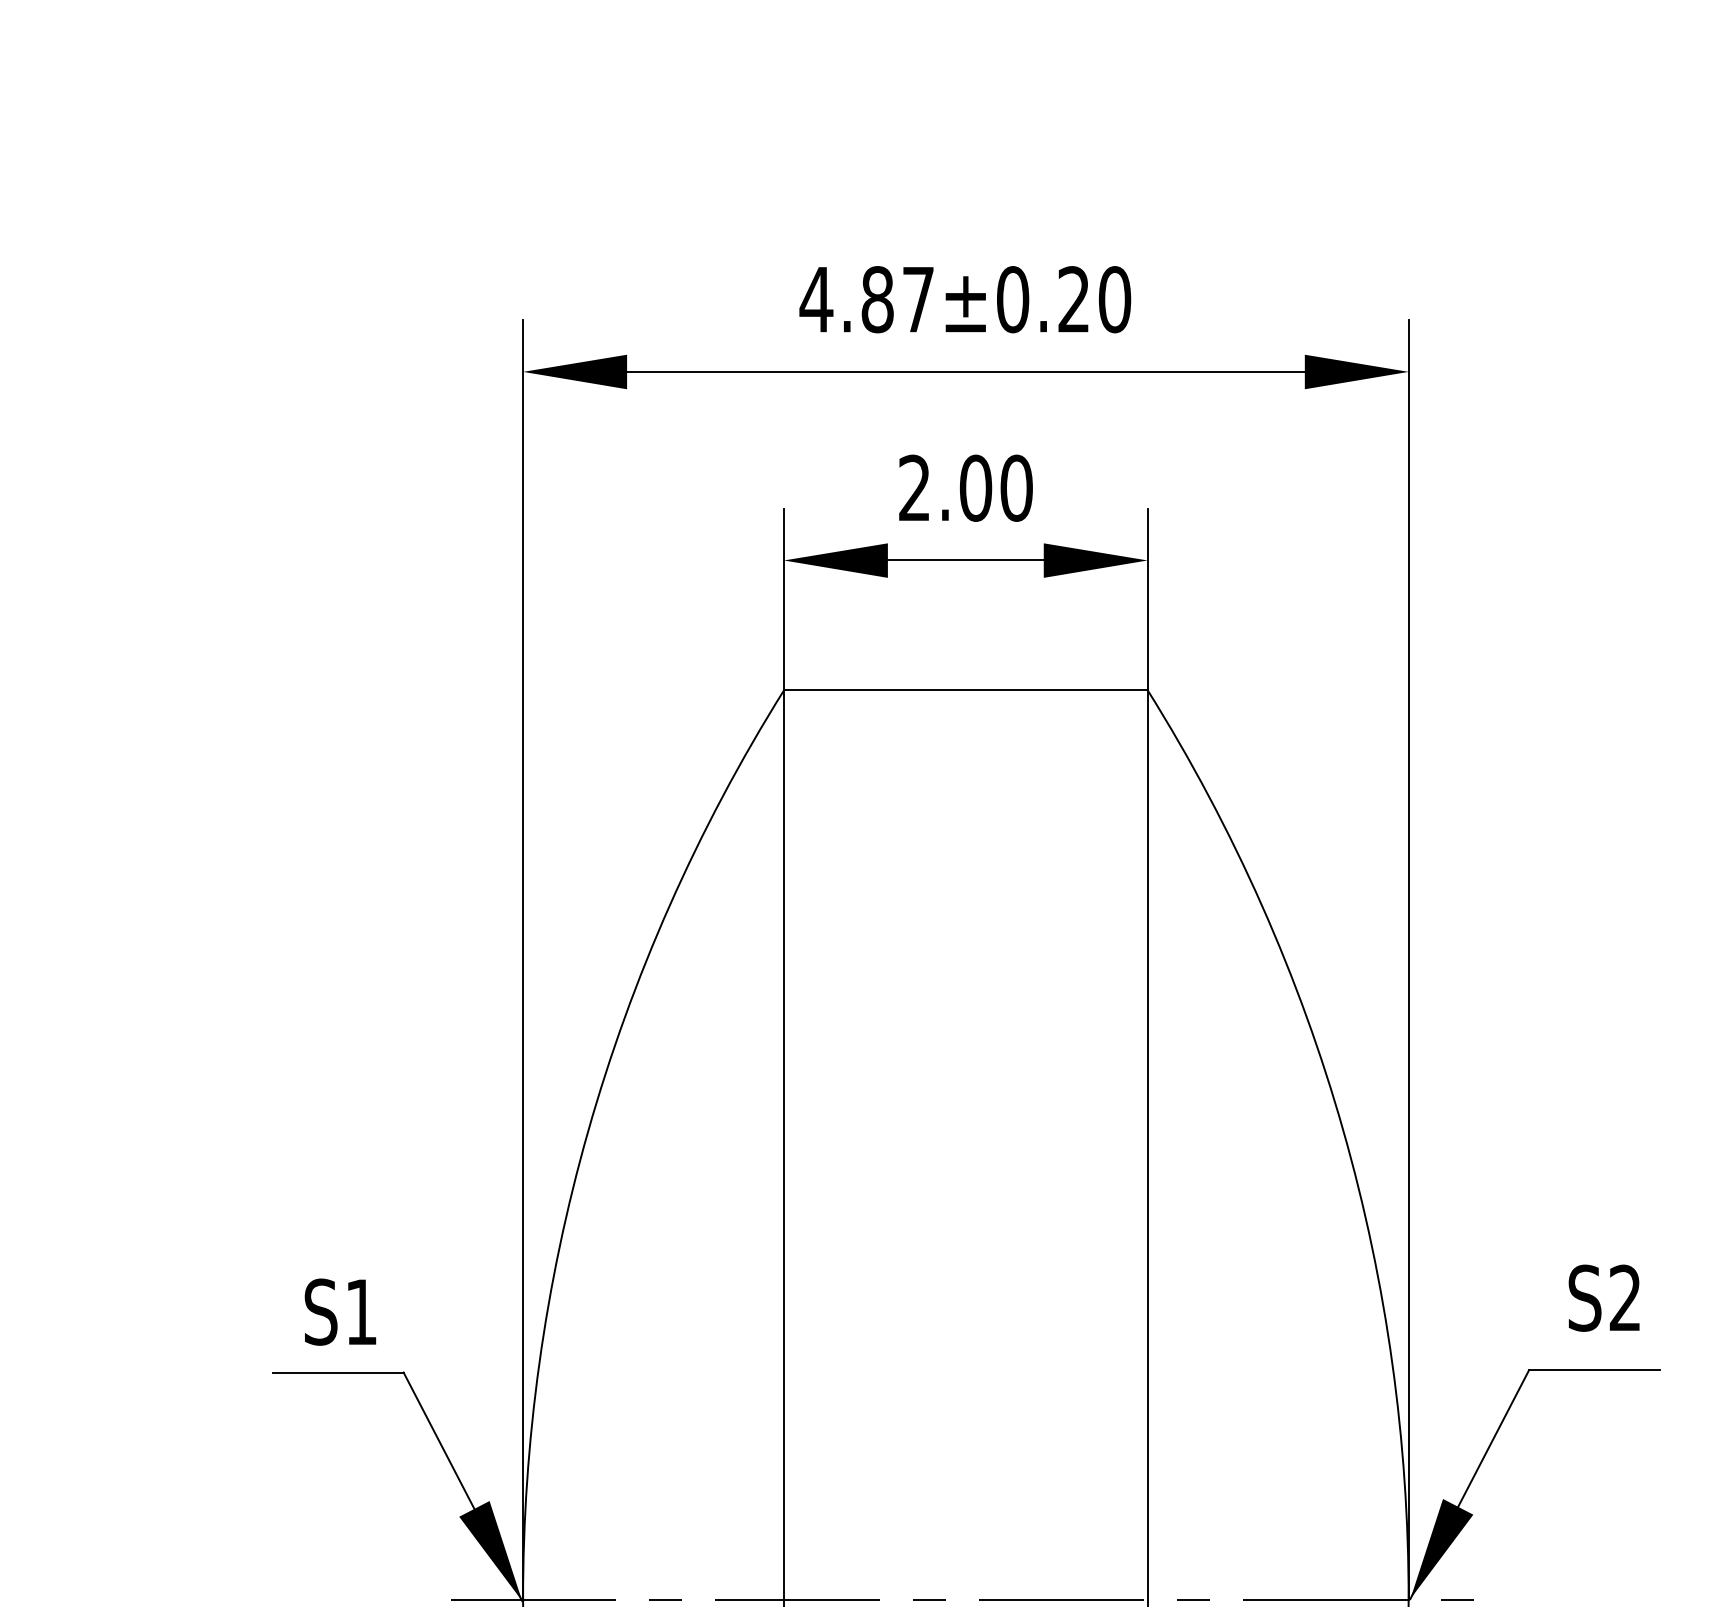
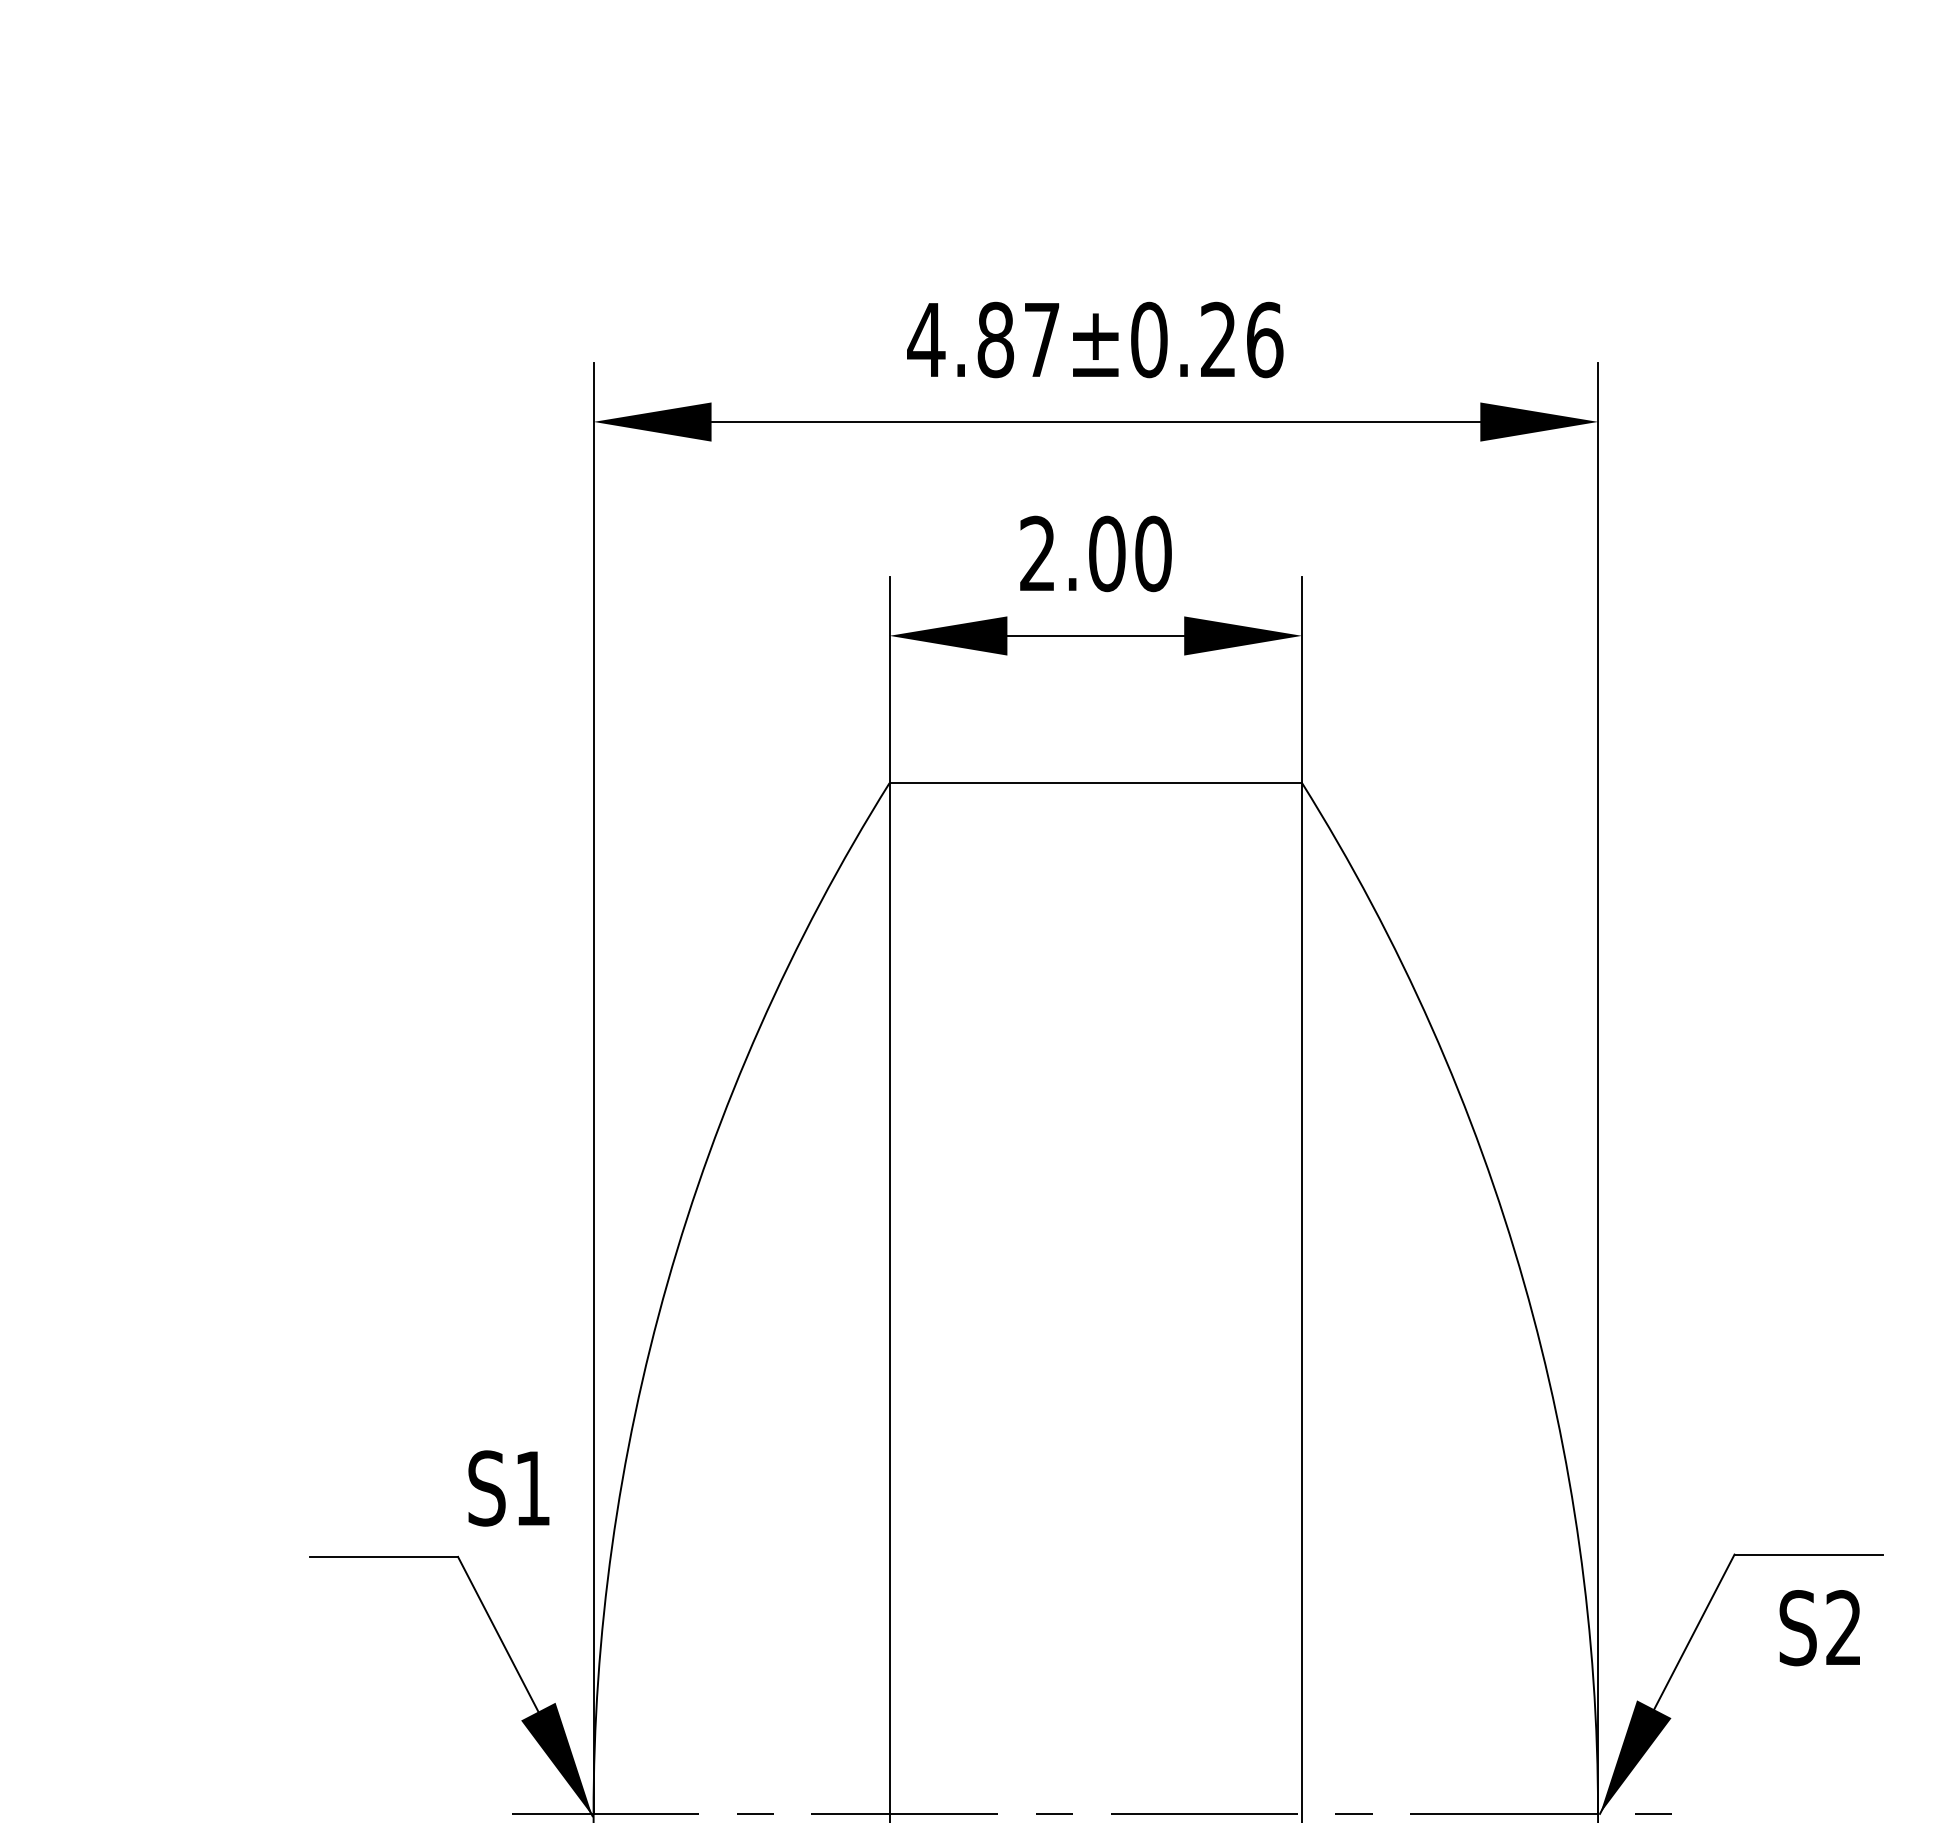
text: (1114, 299) -> (1264, 339), 4.87±0.20 -> 4.87±0.26
text: (1603, 1297) -> (1819, 1627), moved
text: (340, 1311) -> (508, 1487), moved

